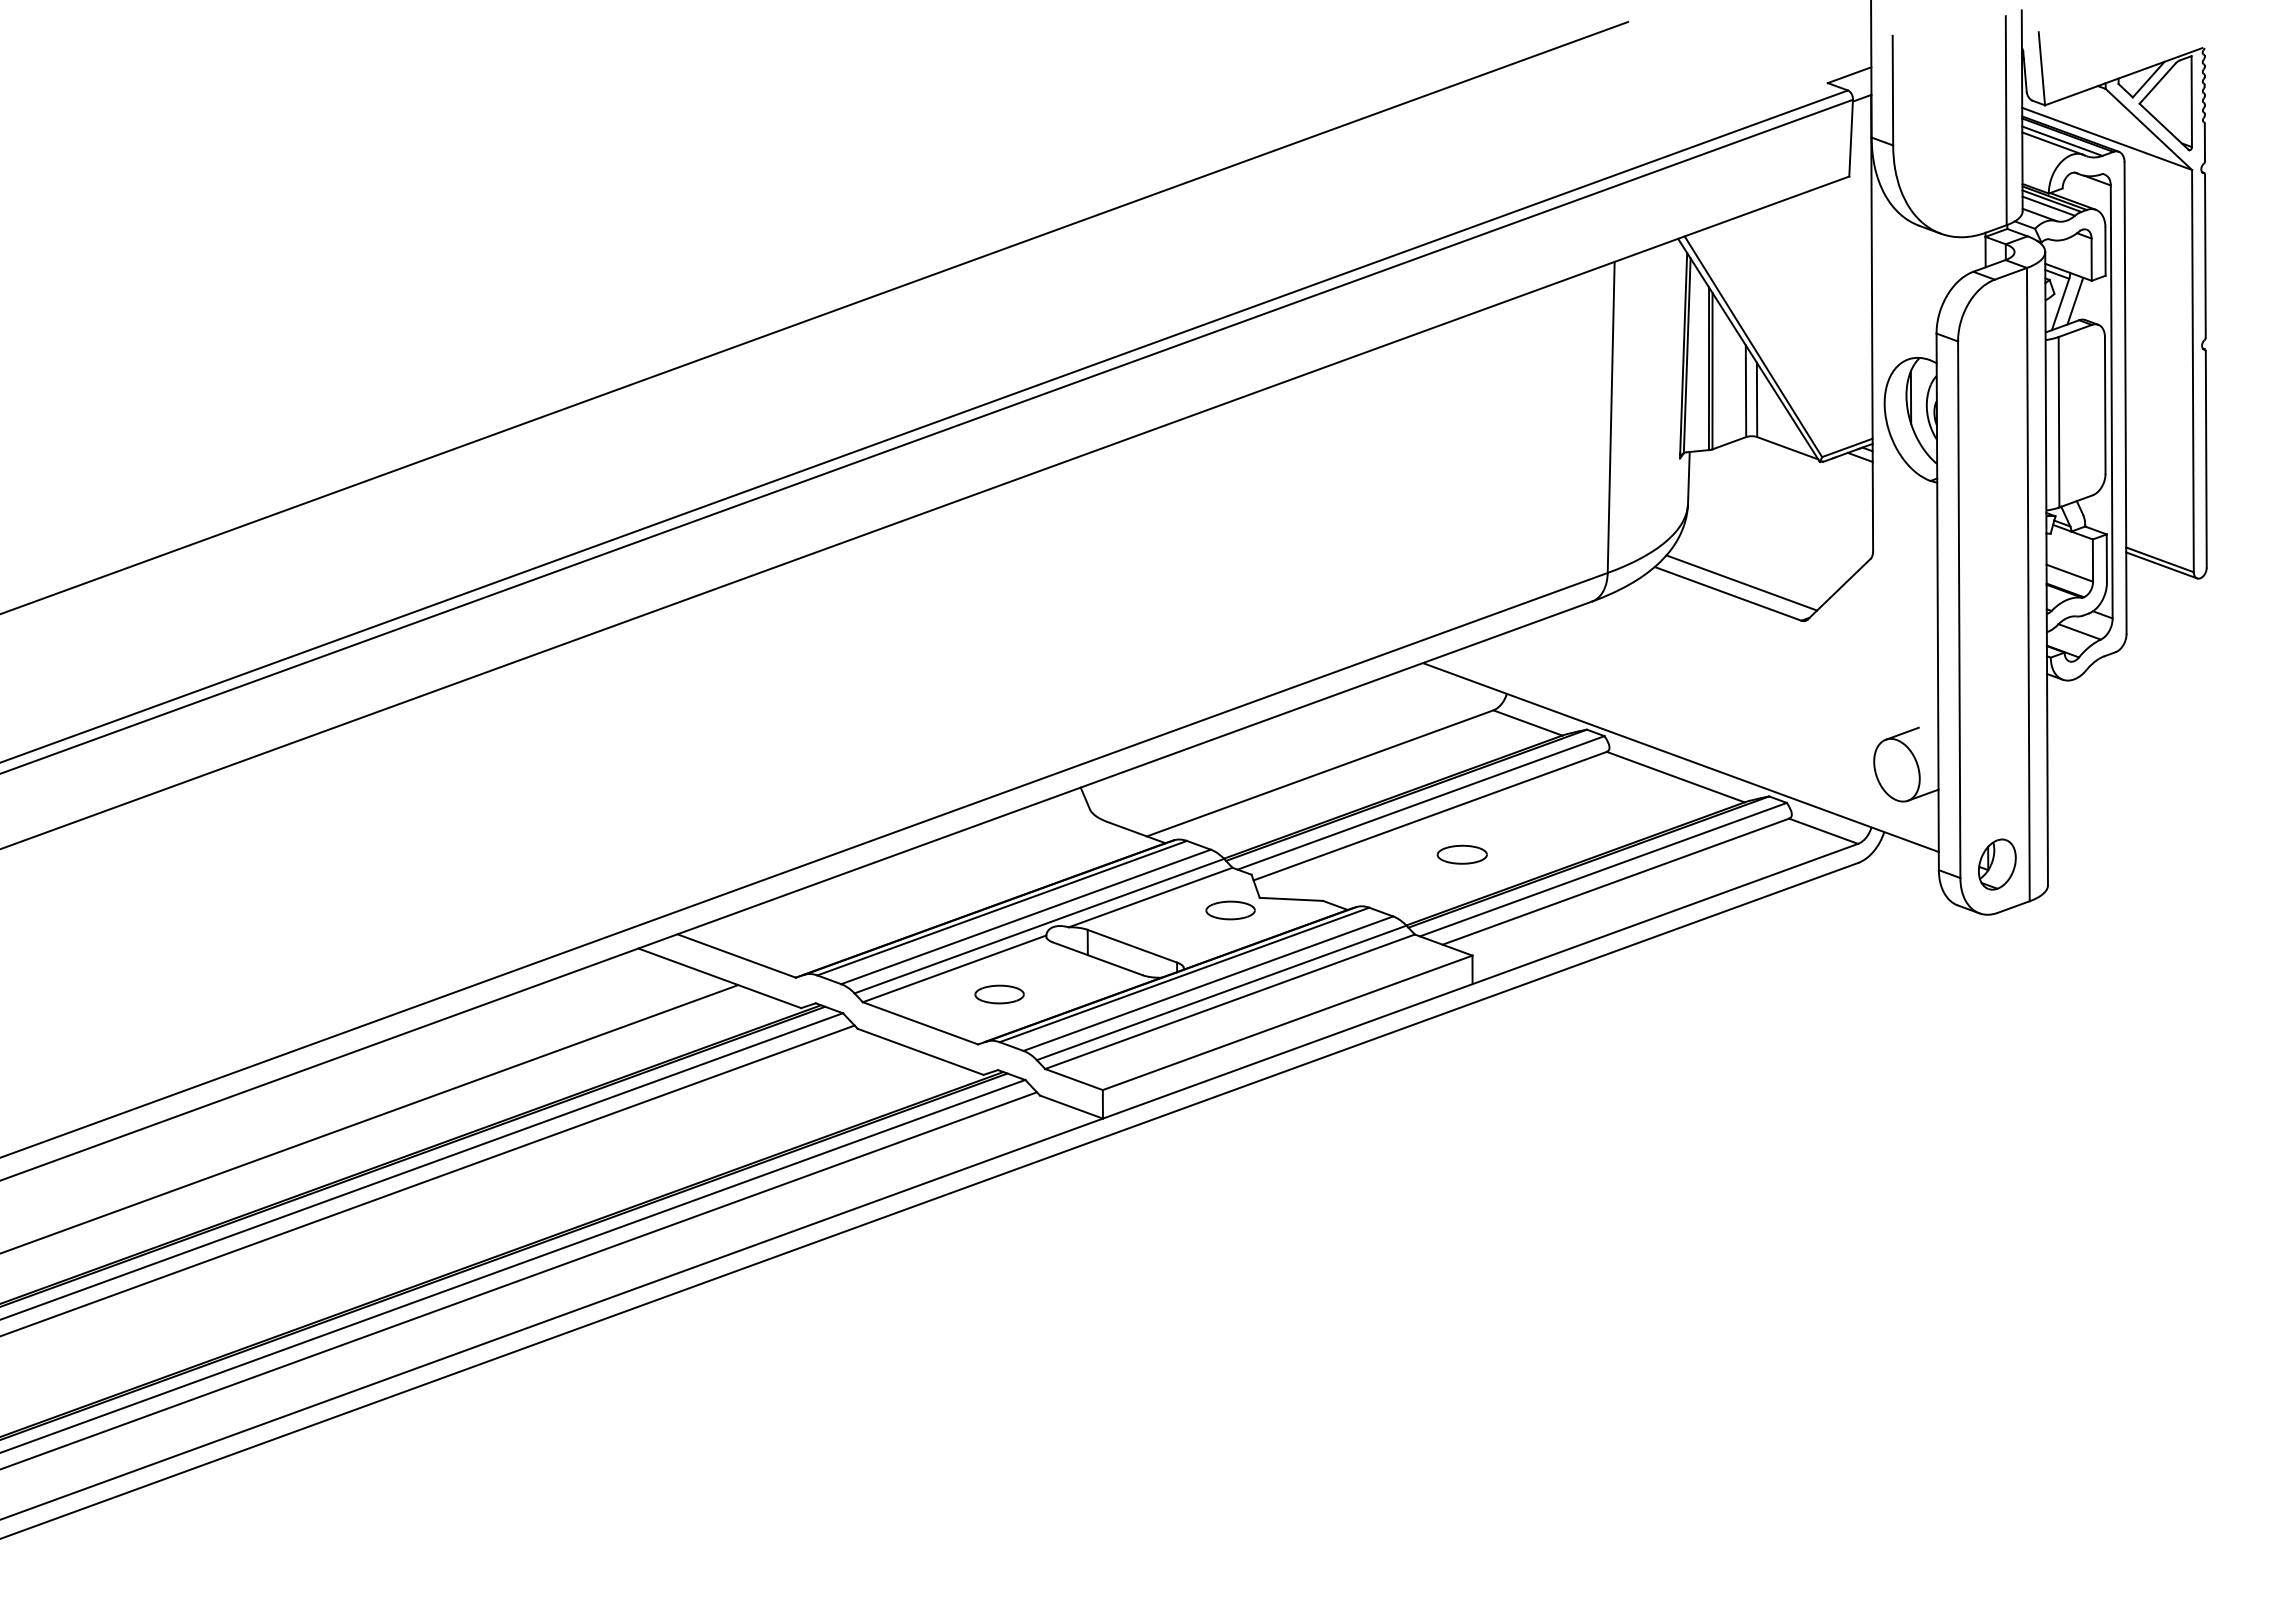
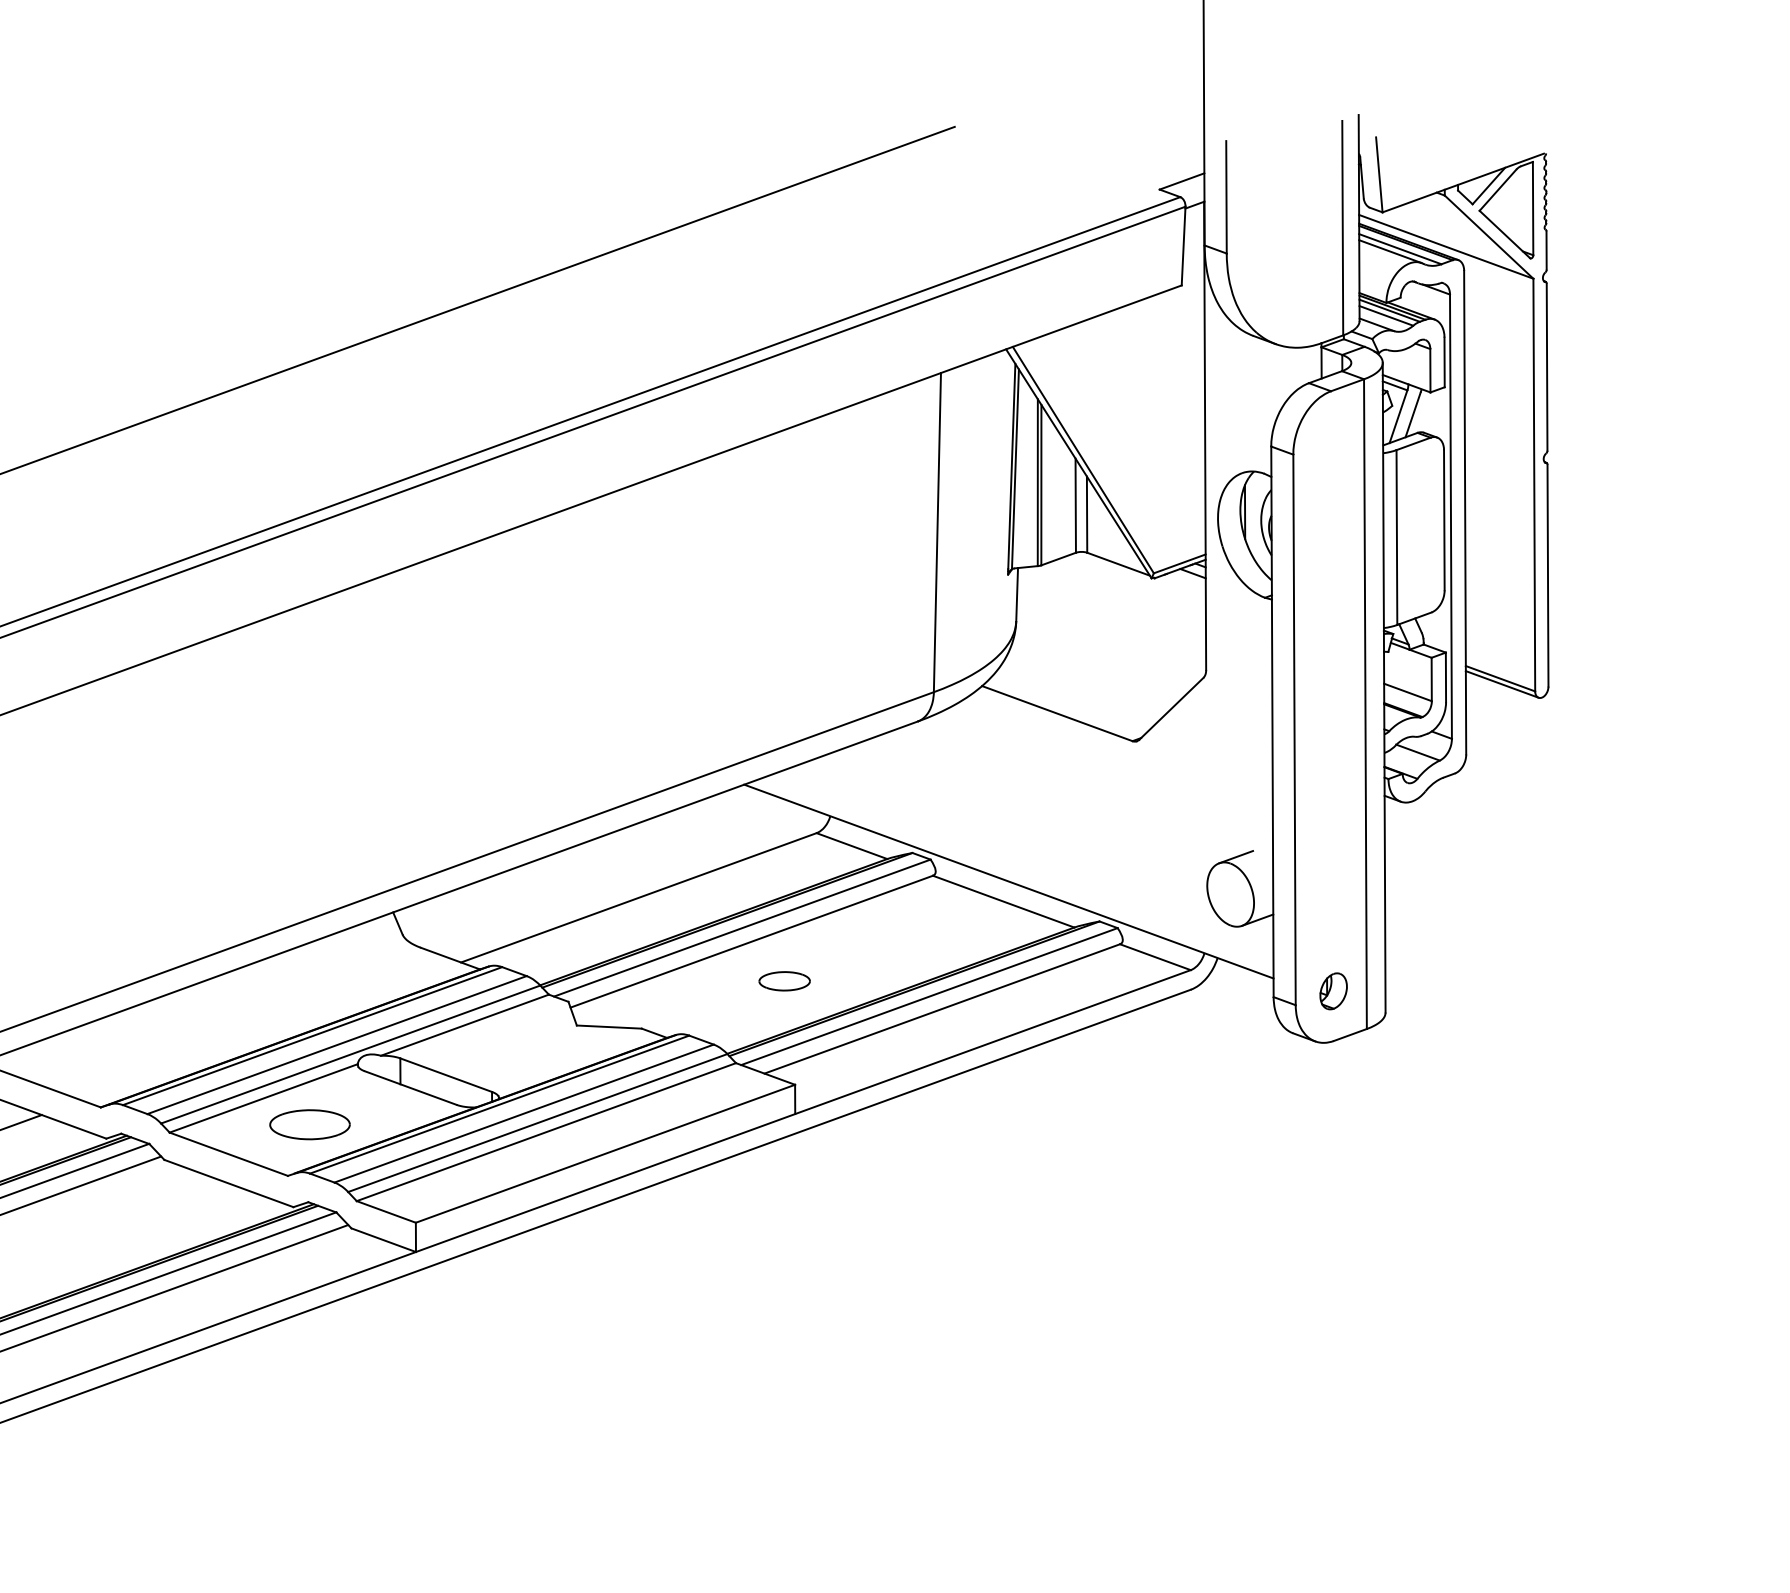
line: (1741, 582) -> (1071, 701), removed
part: (1997, 864) -> (1333, 991), size x0.7
part: (1230, 910) -> (546, 1038), removed
part: (999, 994) -> (309, 1124), size x1.6

